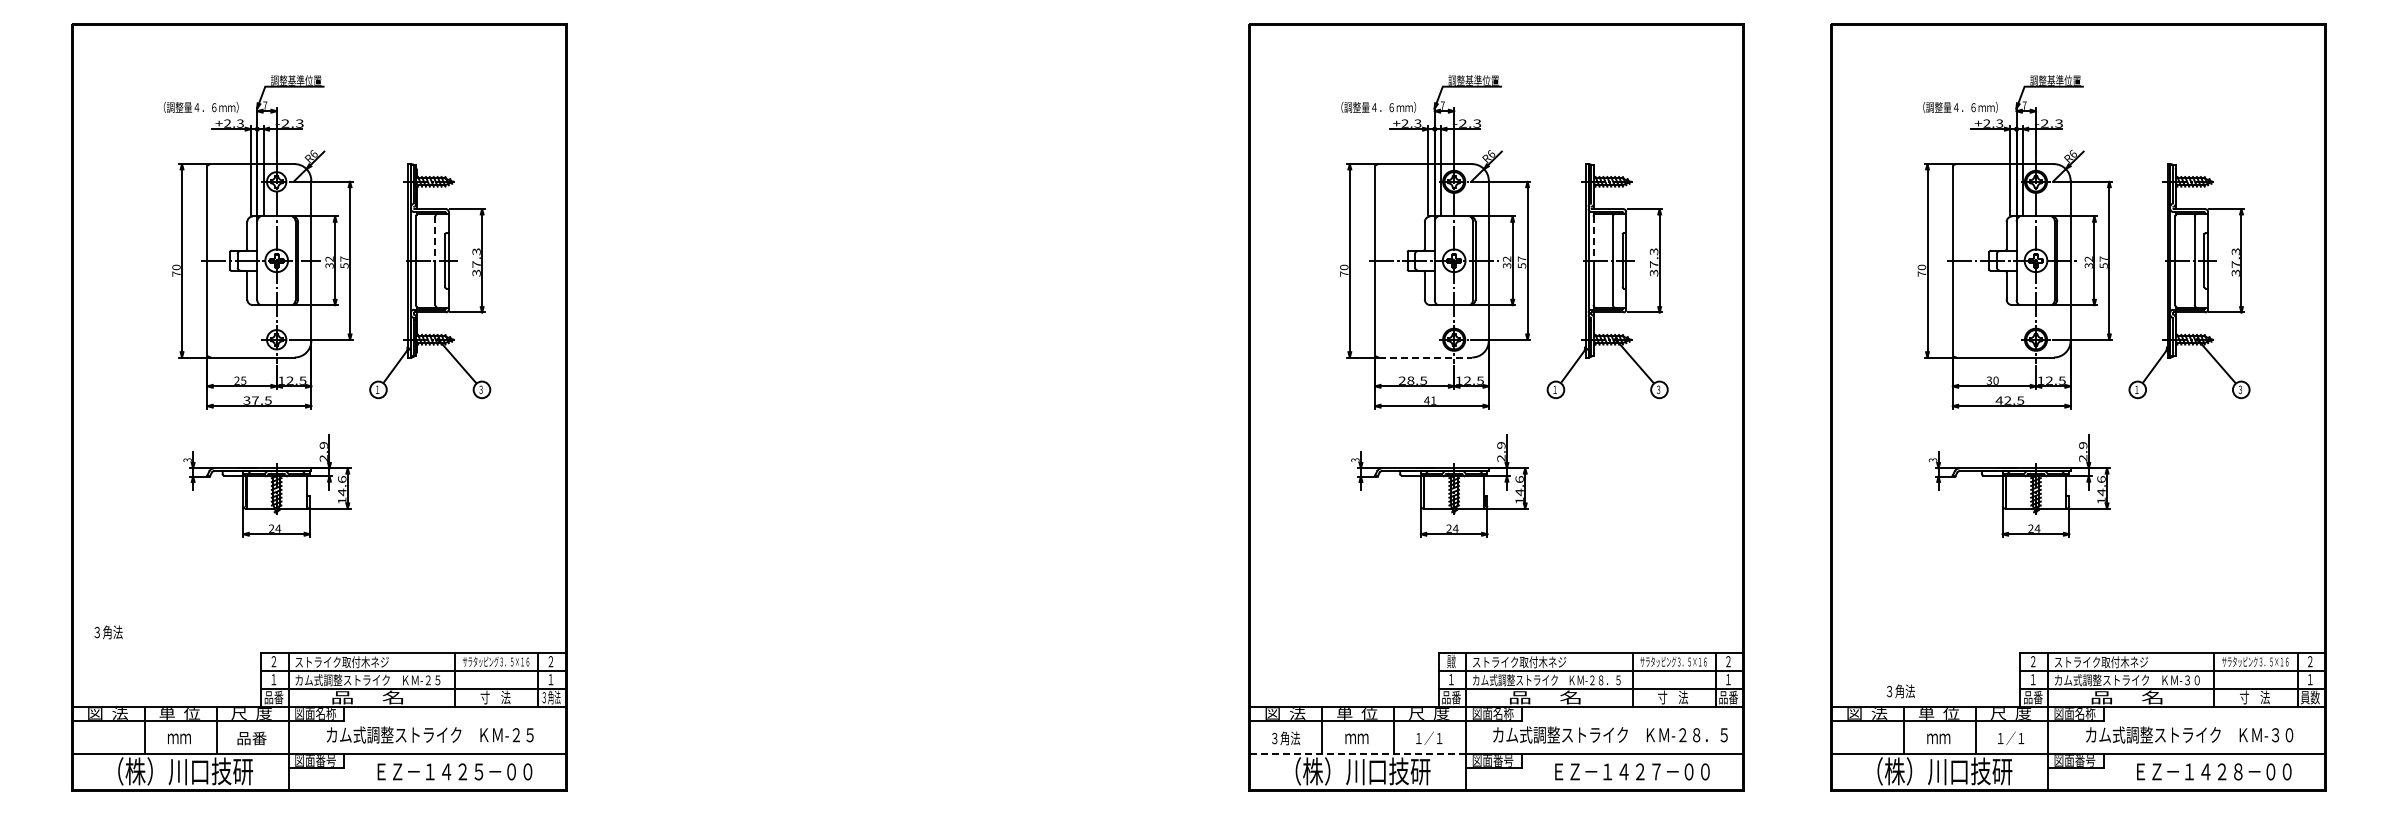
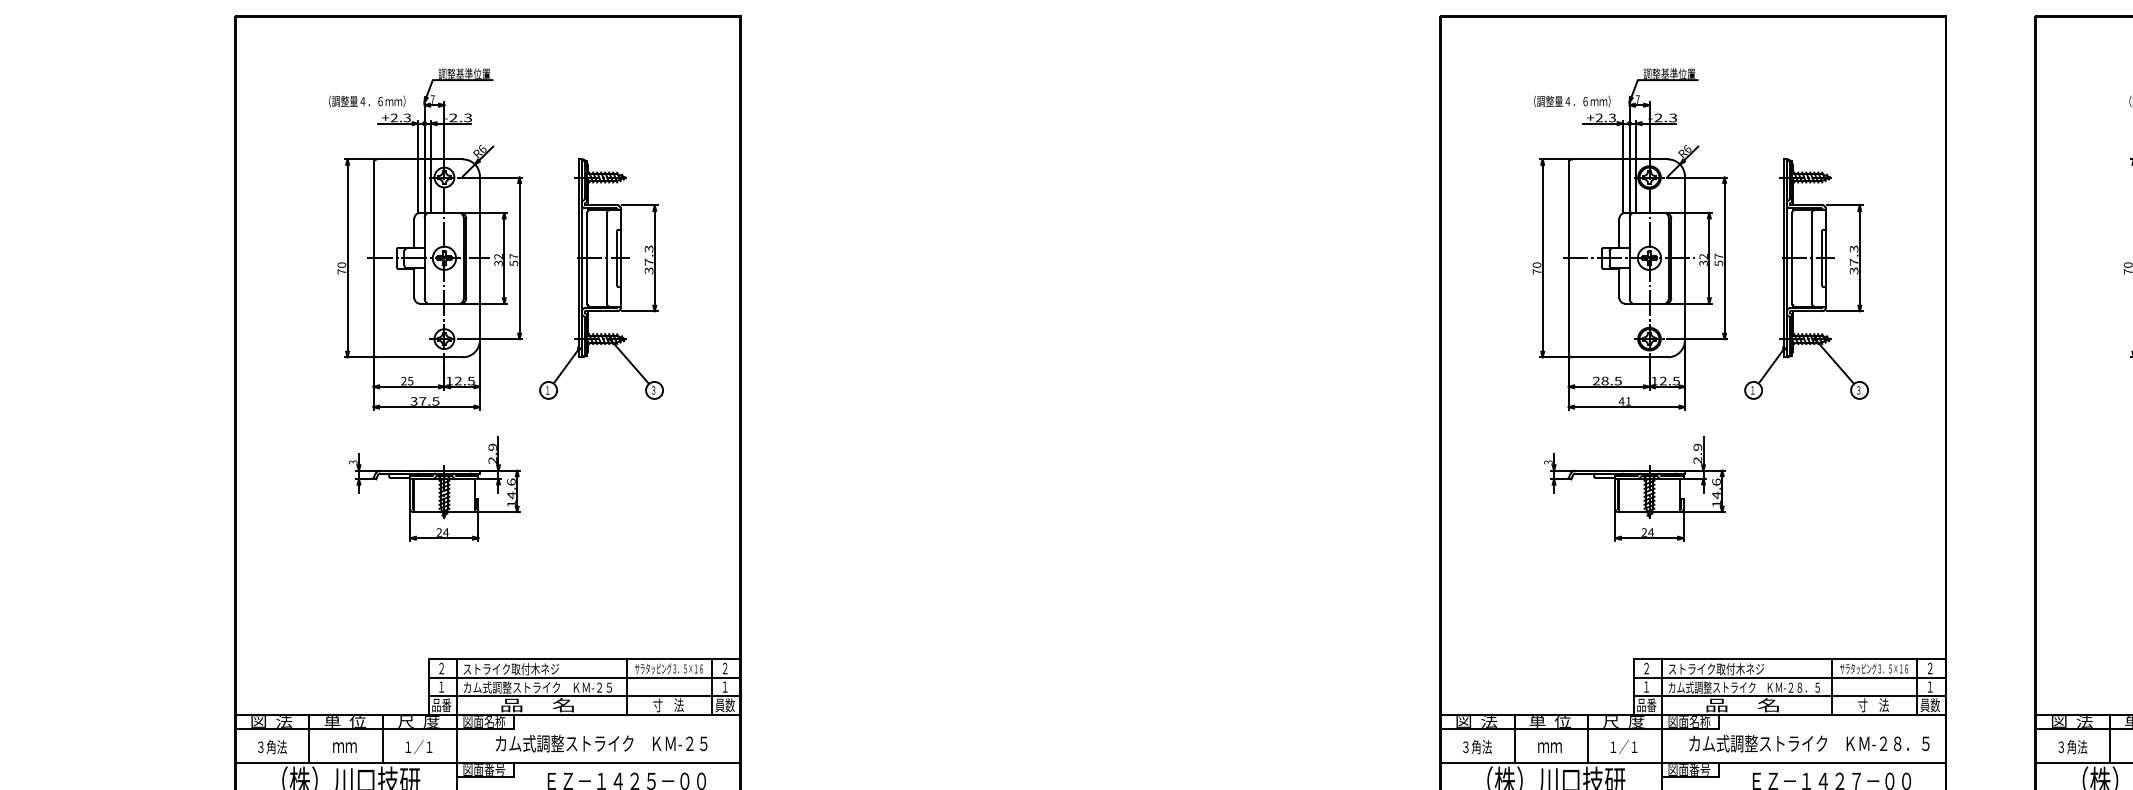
line: (435, 239) -> (606, 236), dashed -> solid
line: (1593, 239) -> (1792, 236), dashed -> solid
line: (1426, 357) -> (1621, 357), dashed -> solid
text: (108, 632) -> (272, 747), moved
text: (1451, 661) -> (1646, 668), 員数 -> ２
text: (1900, 691) -> (2072, 747), moved
text: (550, 697) -> (724, 705), ３角法 -> 員数
text: (1728, 697) -> (1930, 705), 品番 -> 員数
text: (251, 738) -> (418, 747), 品番 -> １／１
line: (1358, 753) -> (1551, 762), dashed -> solid

